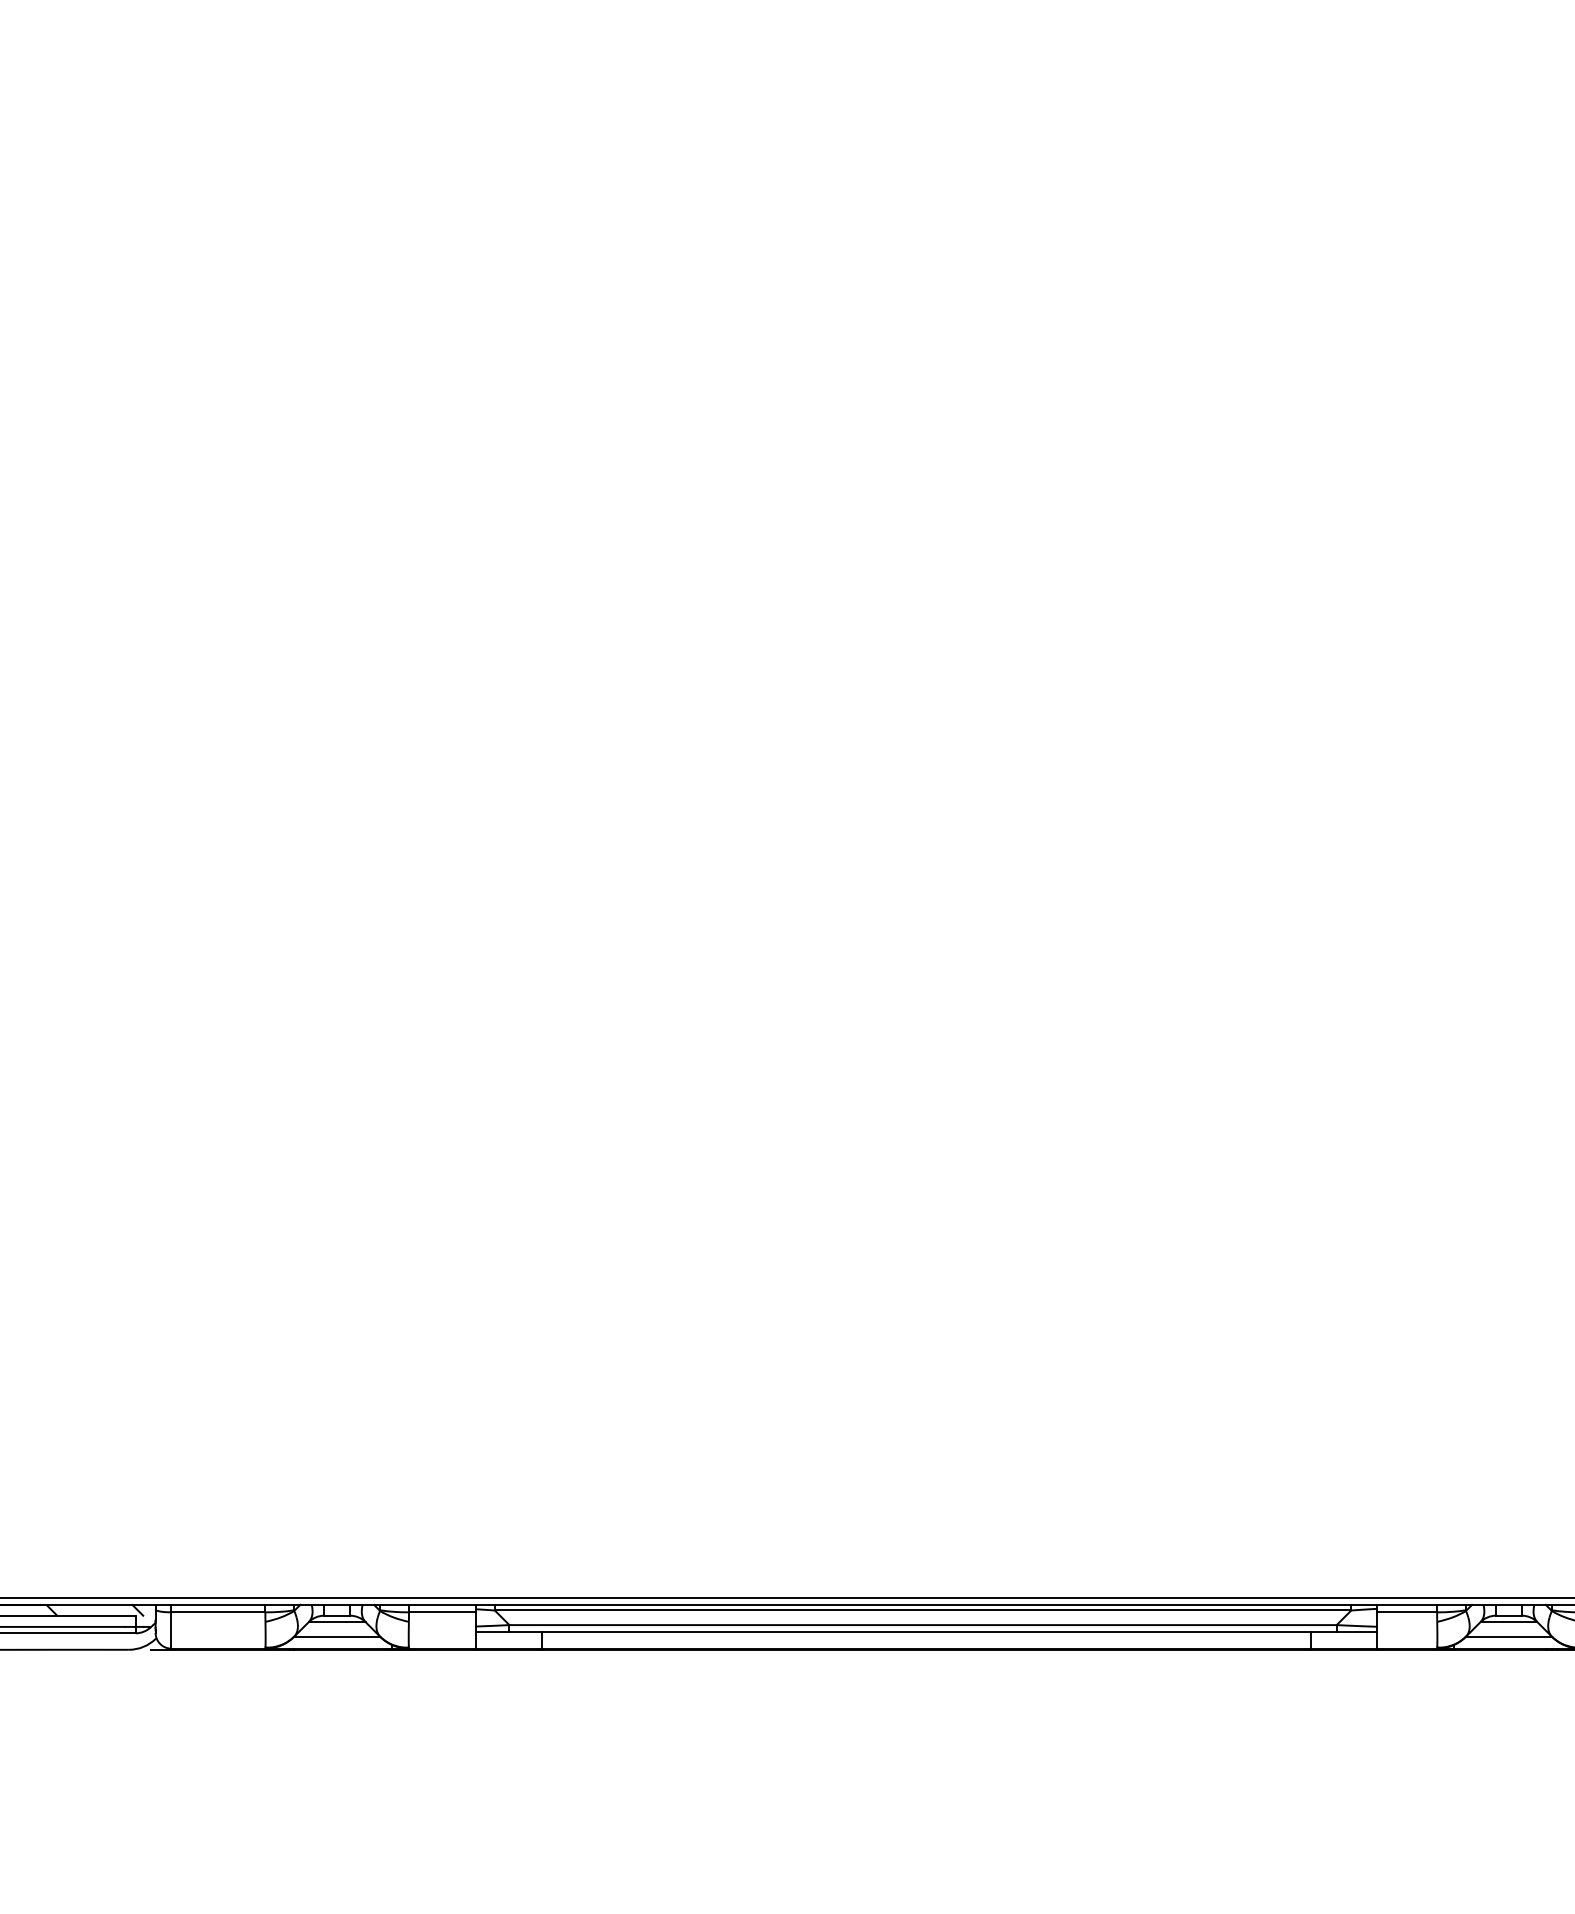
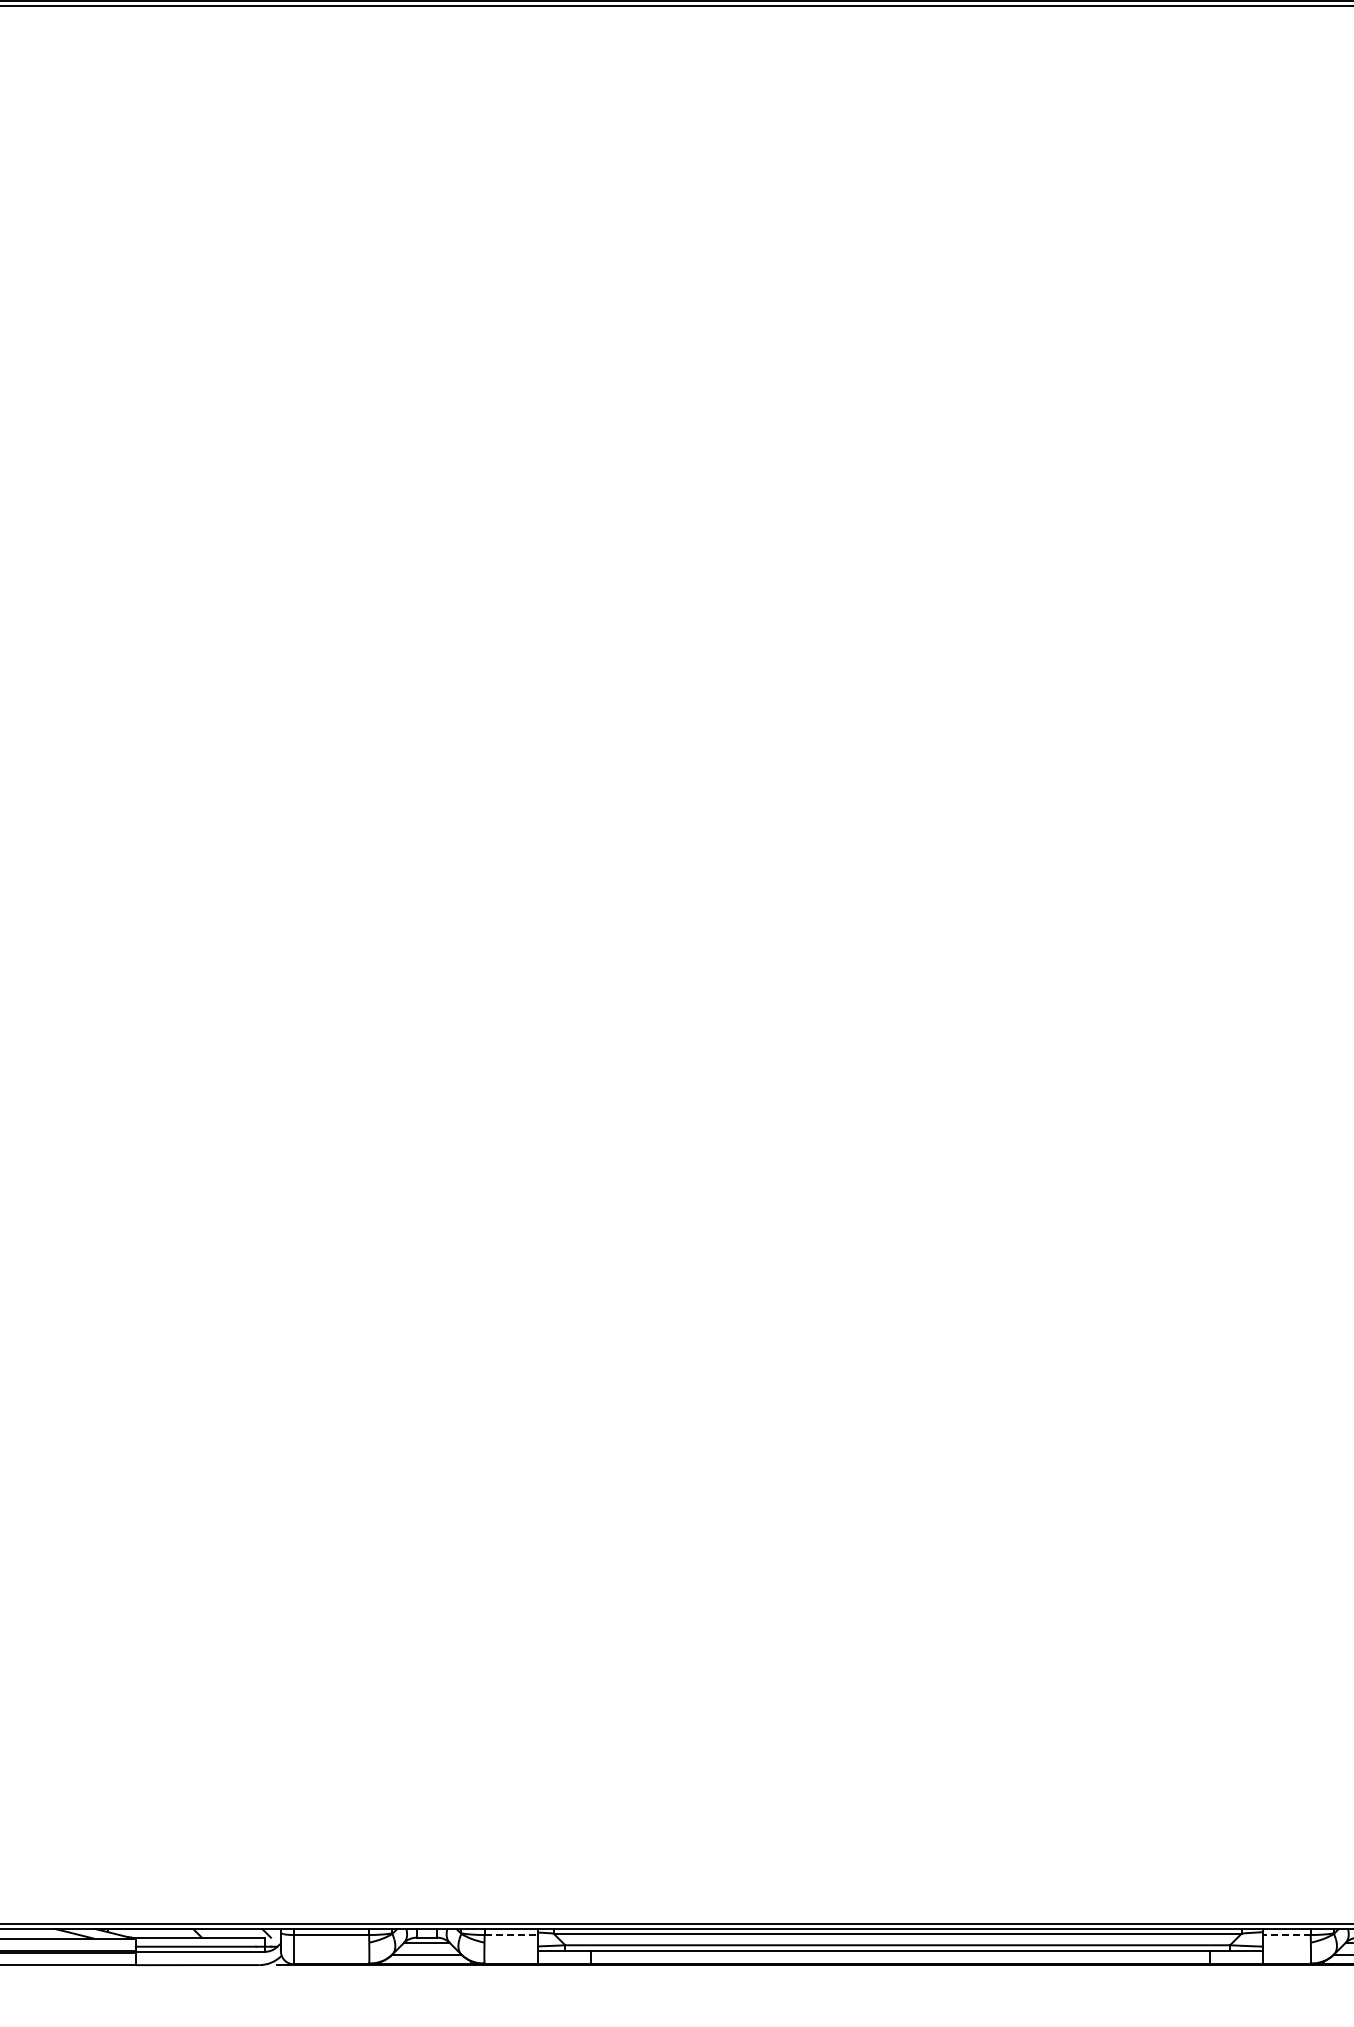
line: (442, 1612) -> (511, 1935), solid -> dashed
line: (1406, 1612) -> (1286, 1935), solid -> dashed

